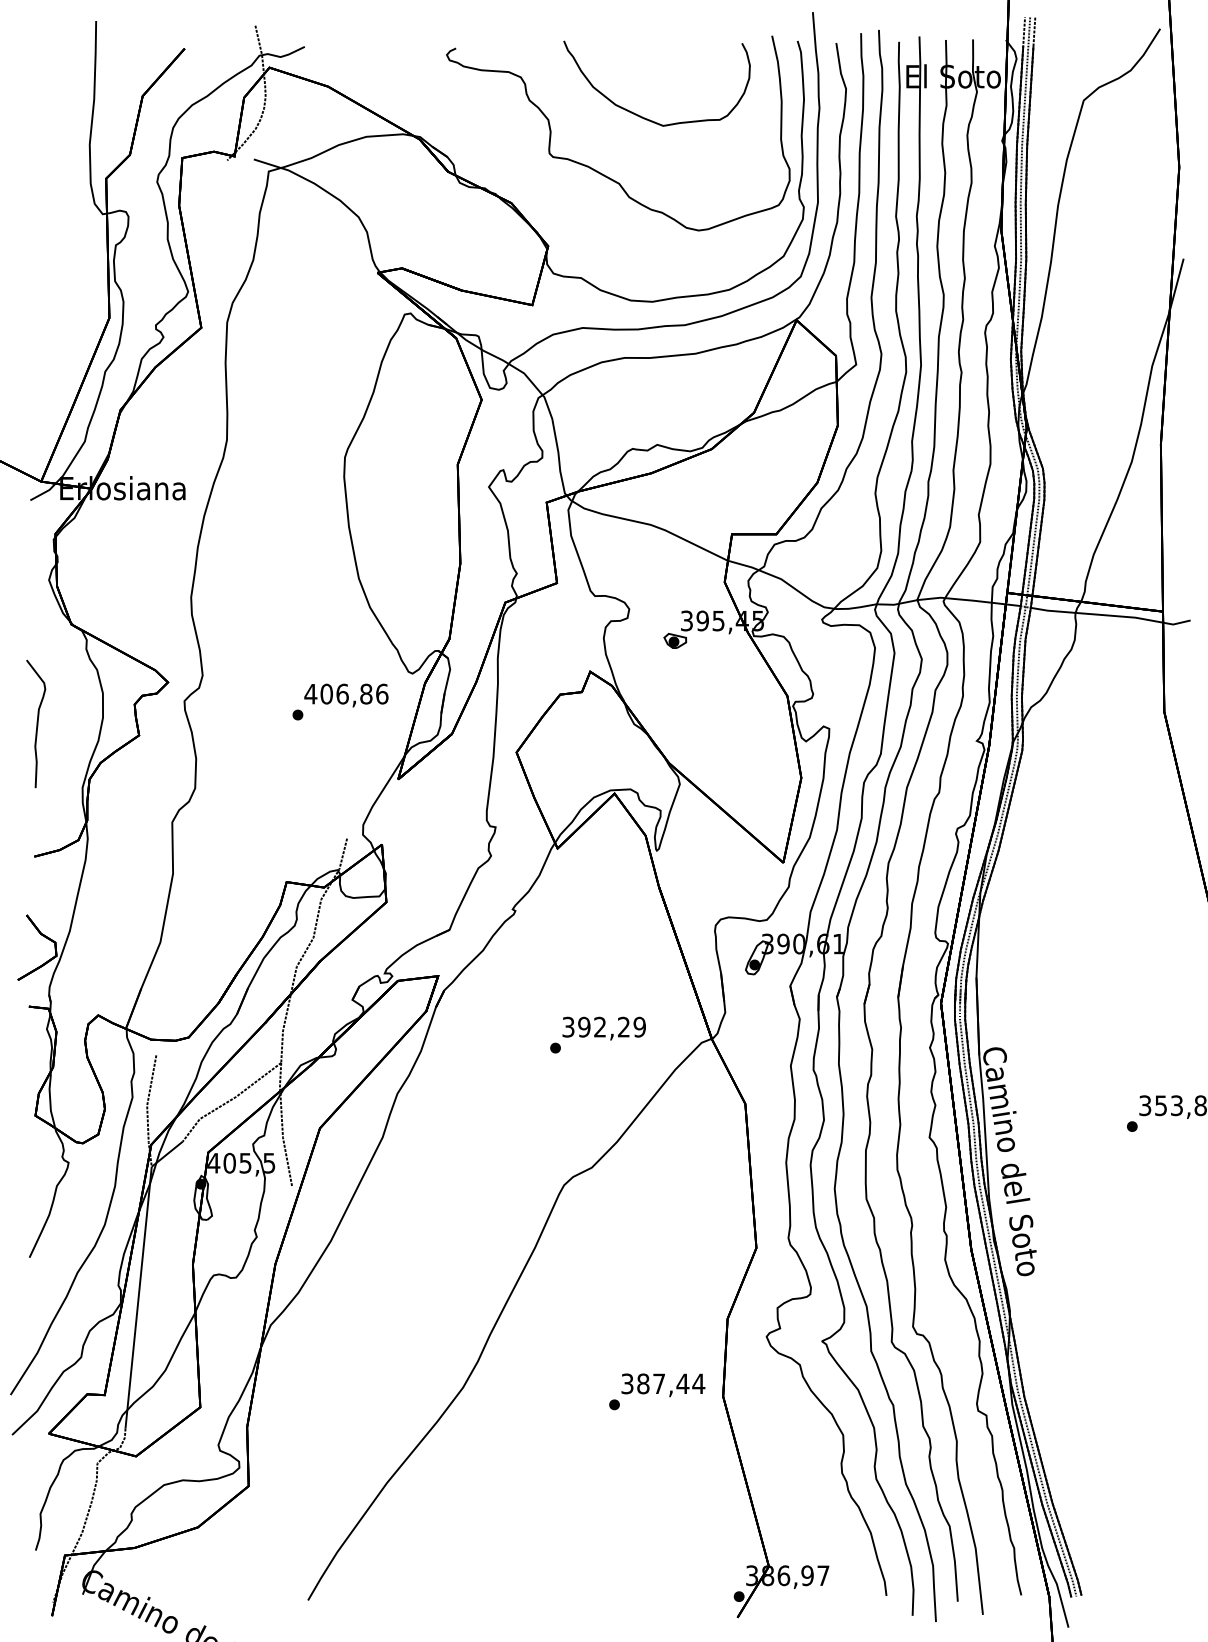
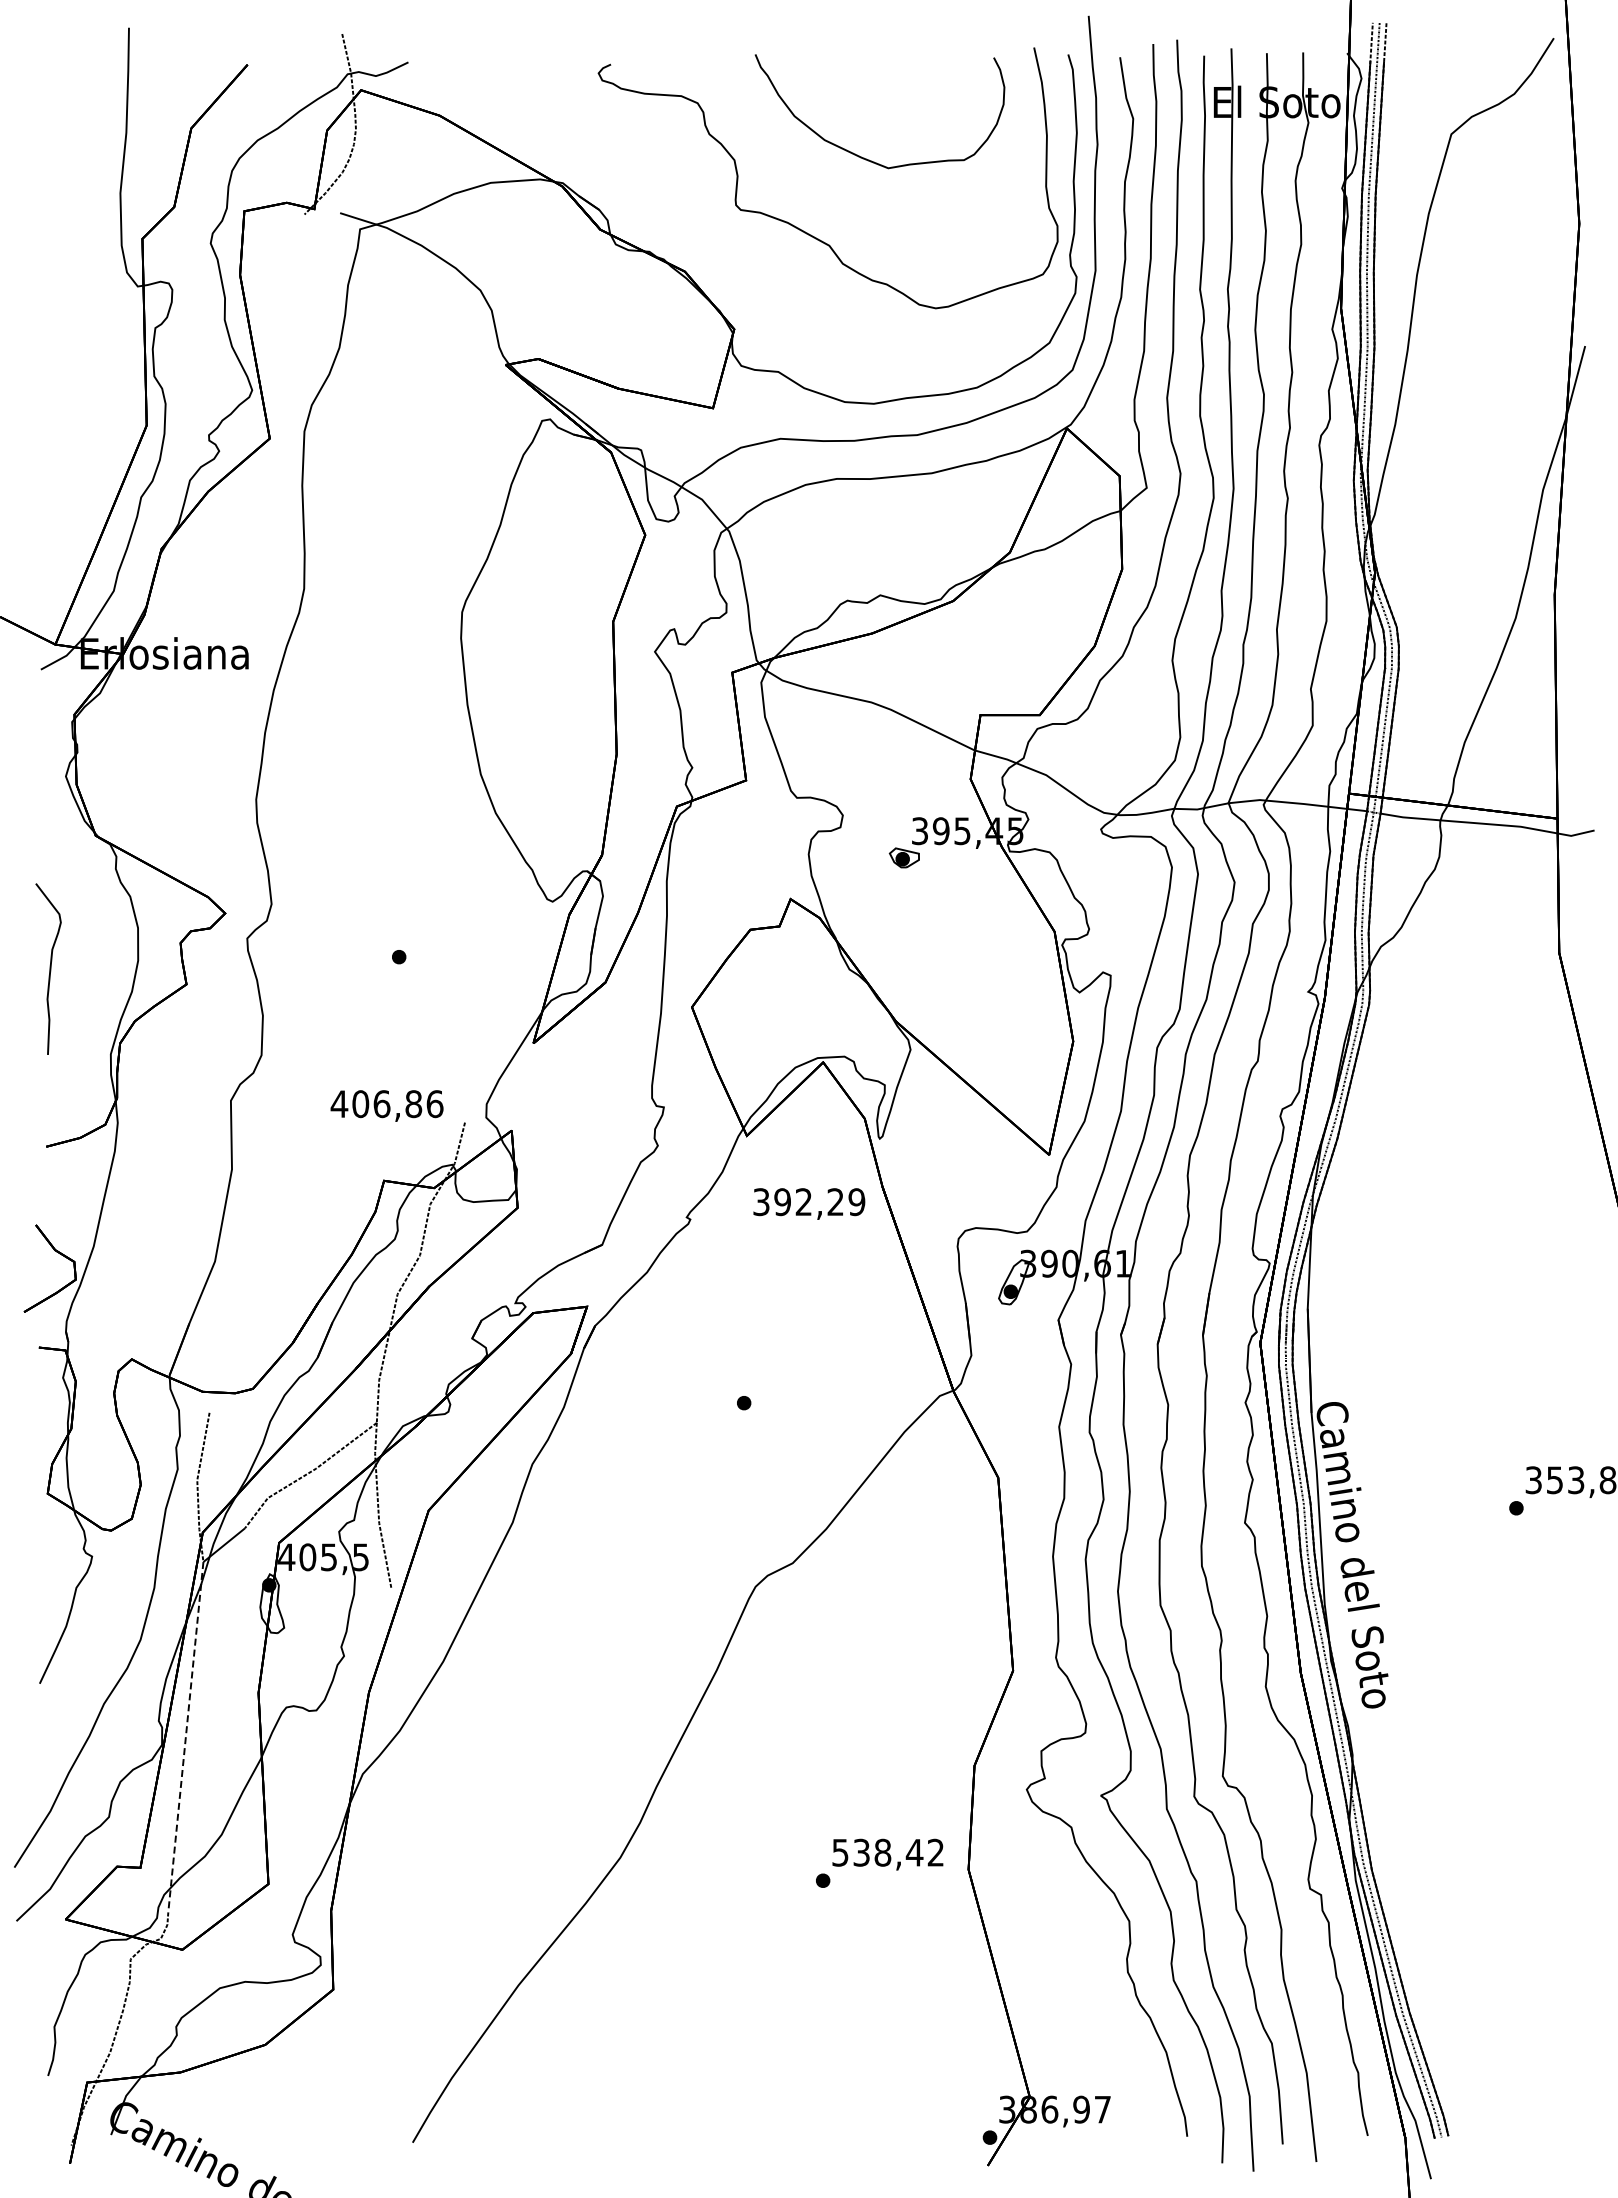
text: (345, 695) -> (386, 1105), moved
text: (604, 1028) -> (809, 1203), moved
line: (138, 1297) -> (185, 1737), solid -> dashed
text: (663, 1383) -> (888, 1852), 387,44 -> 538,42

